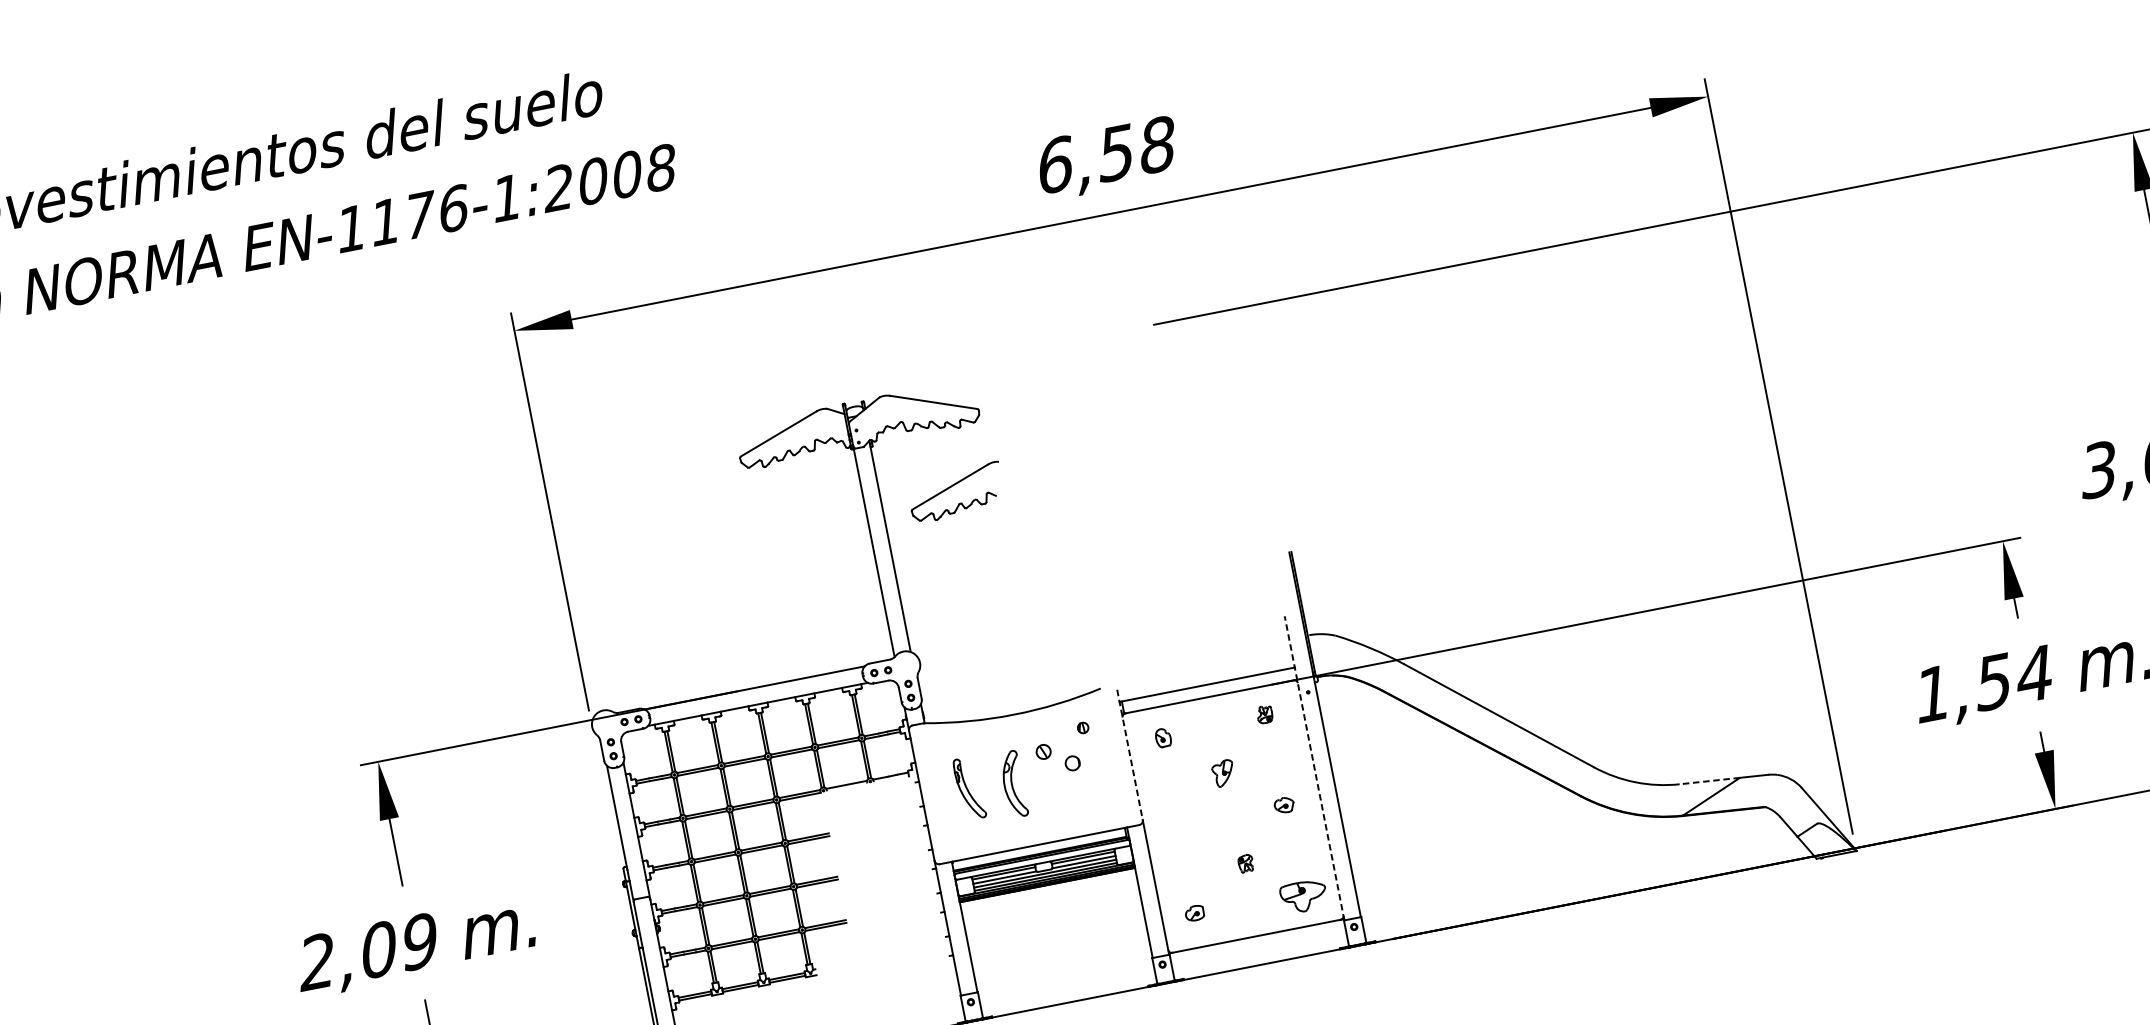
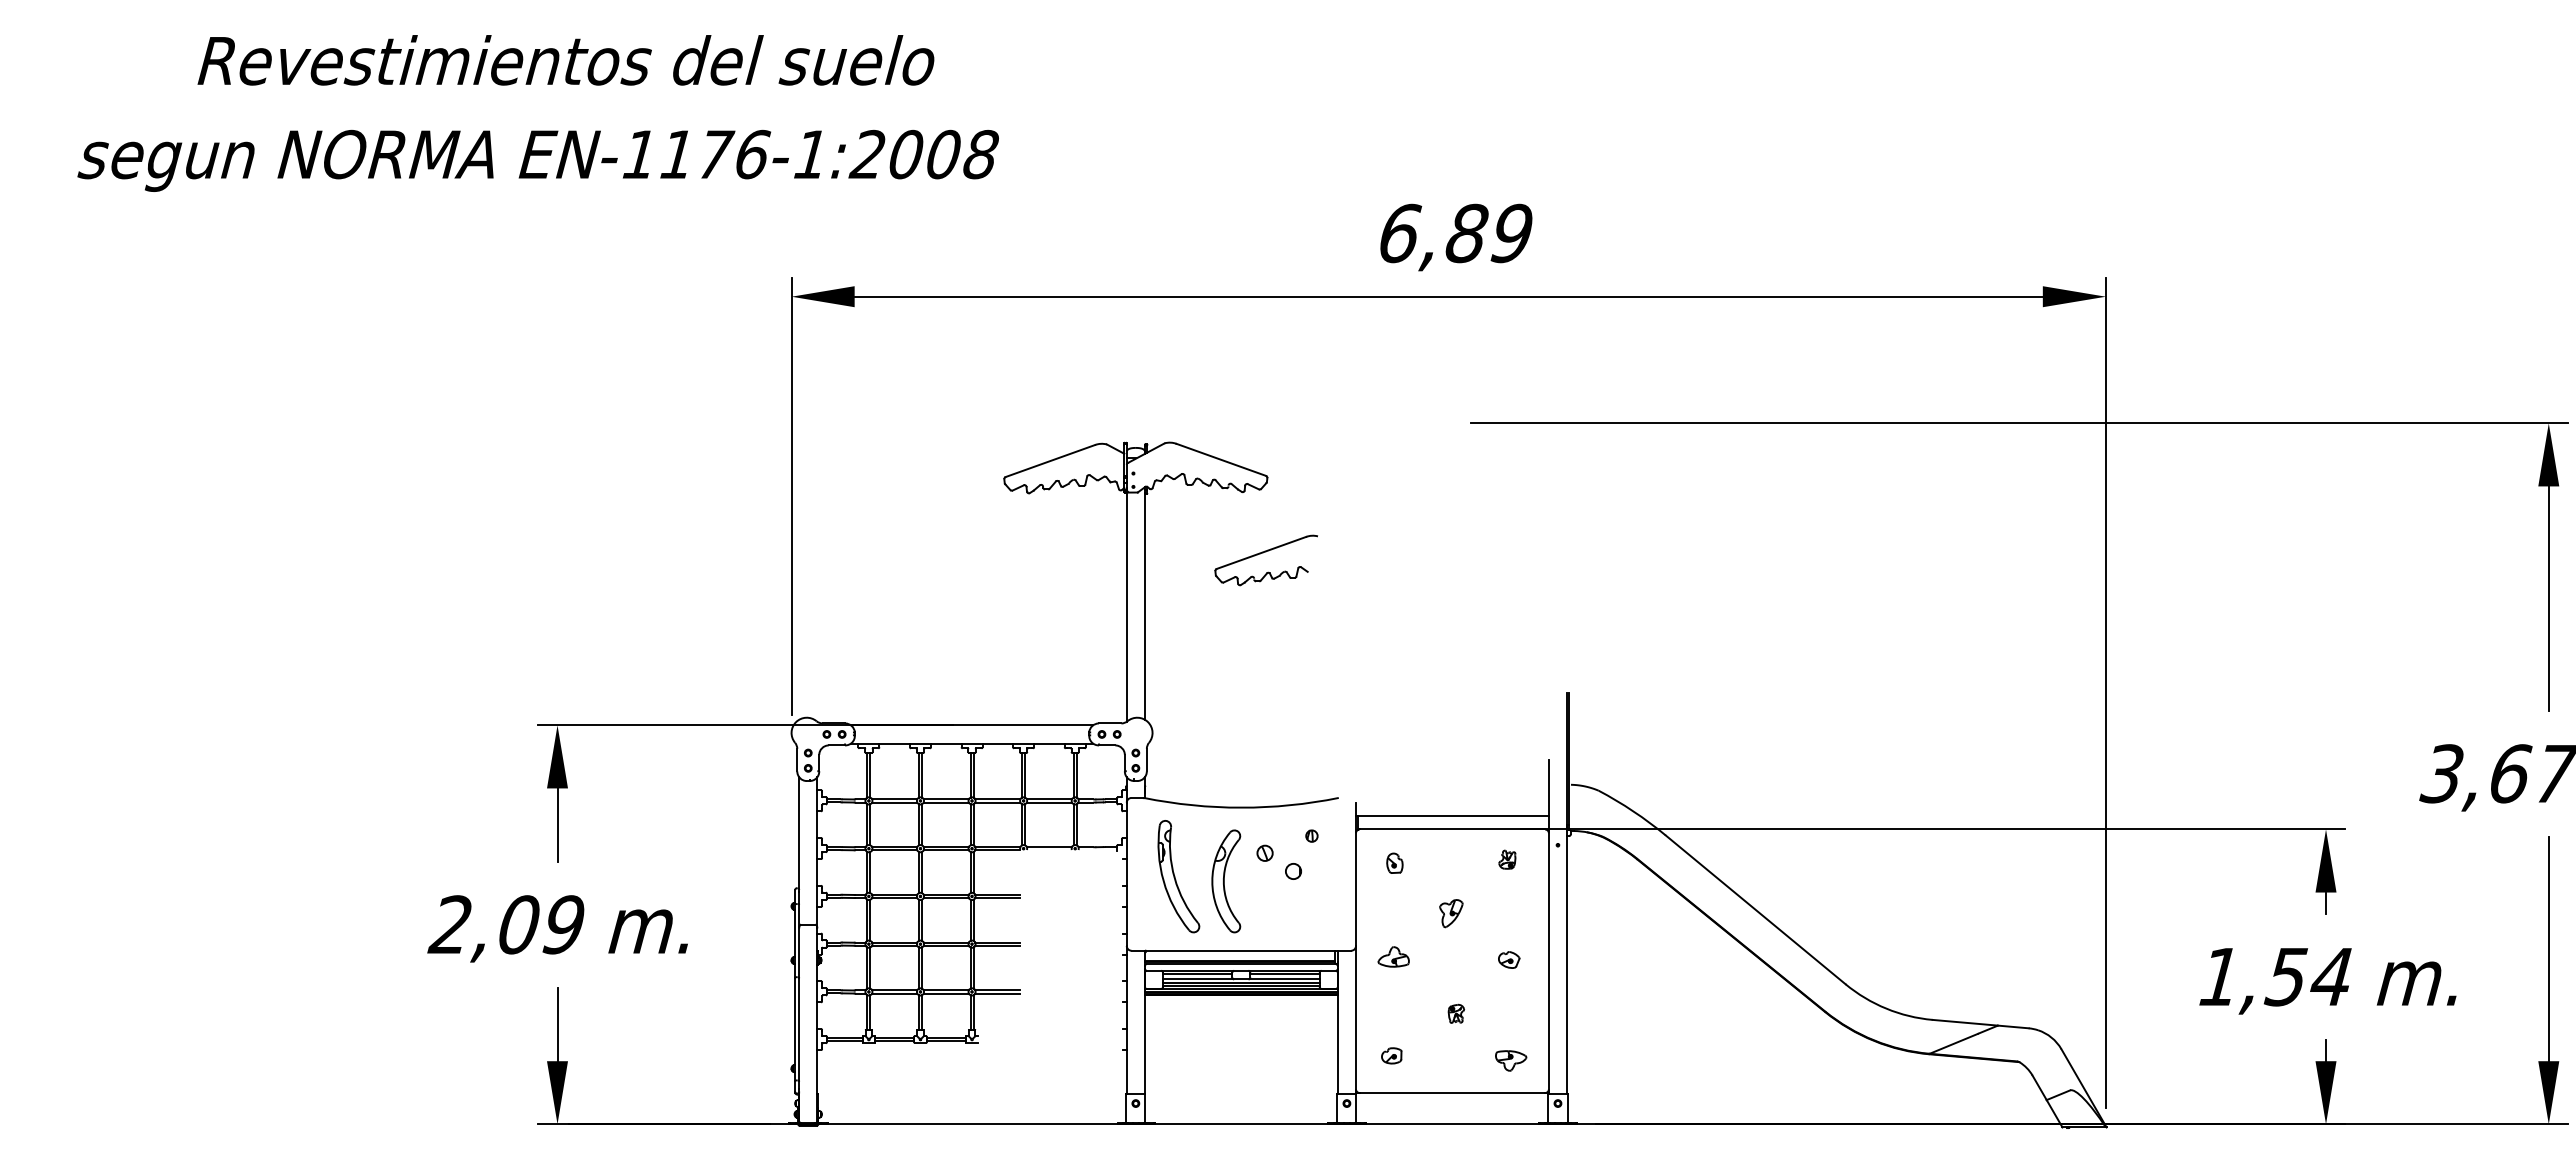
text: (1136, 149) -> (1488, 233), 6,58 -> 6,89
part: (952, 487) -> (1263, 553), moved
line: (1129, 755) -> (1355, 874), dashed -> solid
line: (1314, 767) -> (1548, 926), dashed -> solid
line: (1709, 780) -> (1965, 1022), dashed -> solid
part: (1013, 784) -> (1226, 881), size x1.43
part: (969, 788) -> (1178, 876), size x1.67
part: (1178, 822) -> (1393, 956), added
part: (1304, 896) -> (1511, 1060), size x0.62

